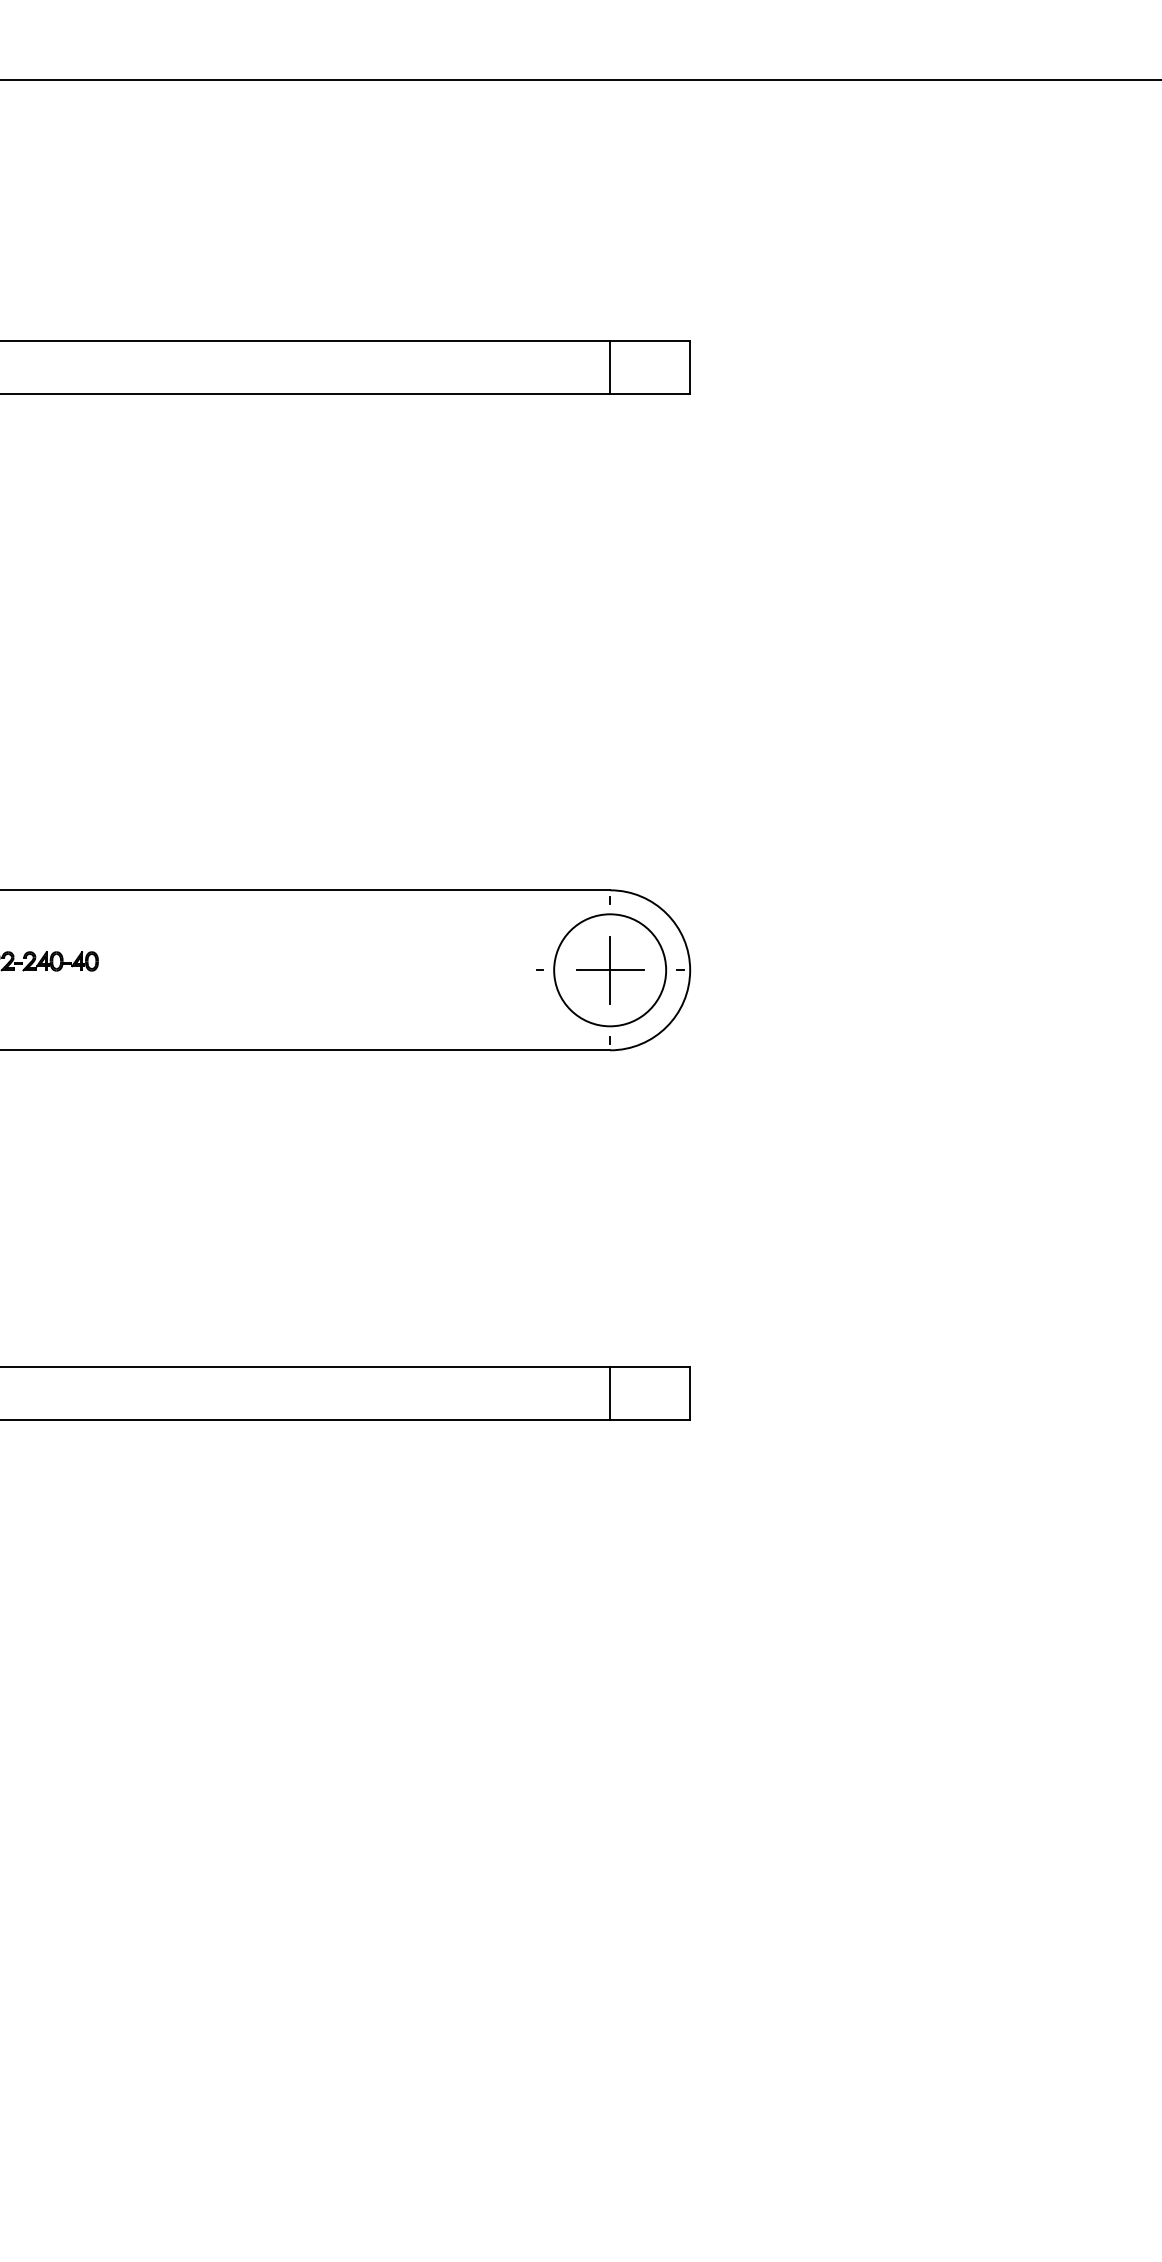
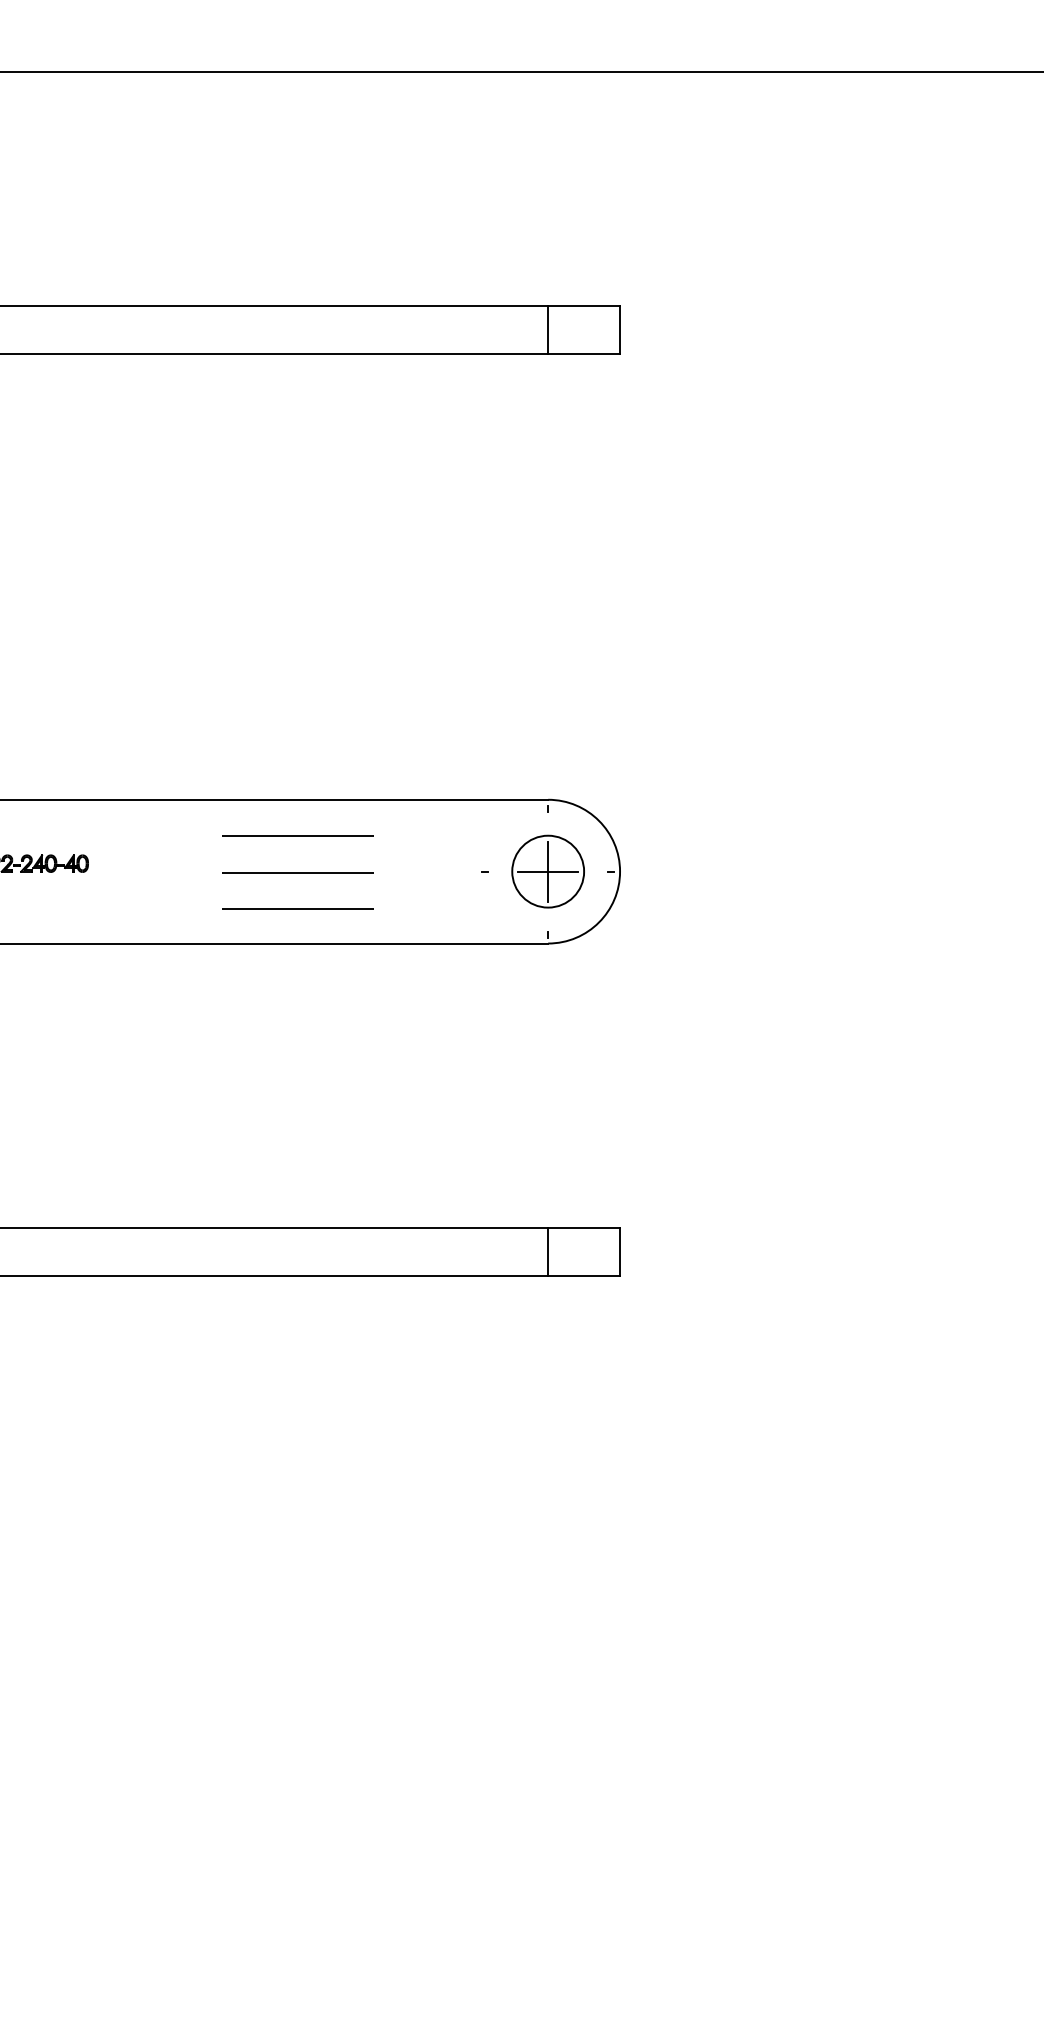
line: (339, 930) -> (305, 835), added
circle: (610, 970) -> (548, 871), size x0.71
line: (339, 971) -> (305, 872), added
line: (339, 1012) -> (305, 909), added

